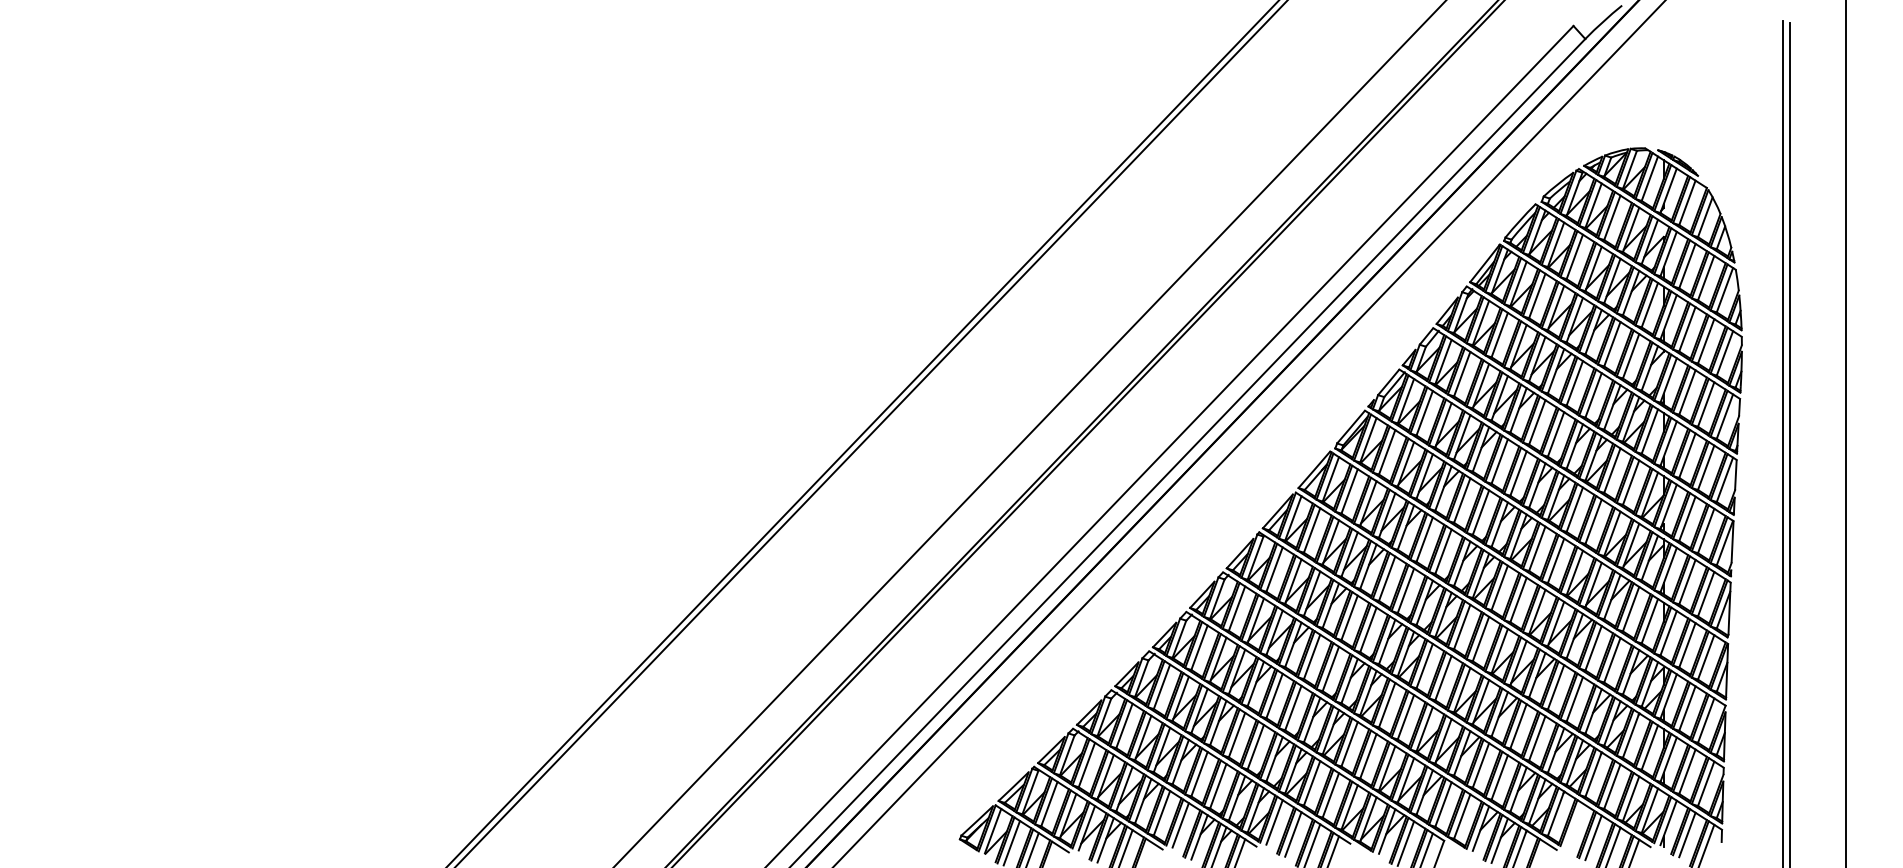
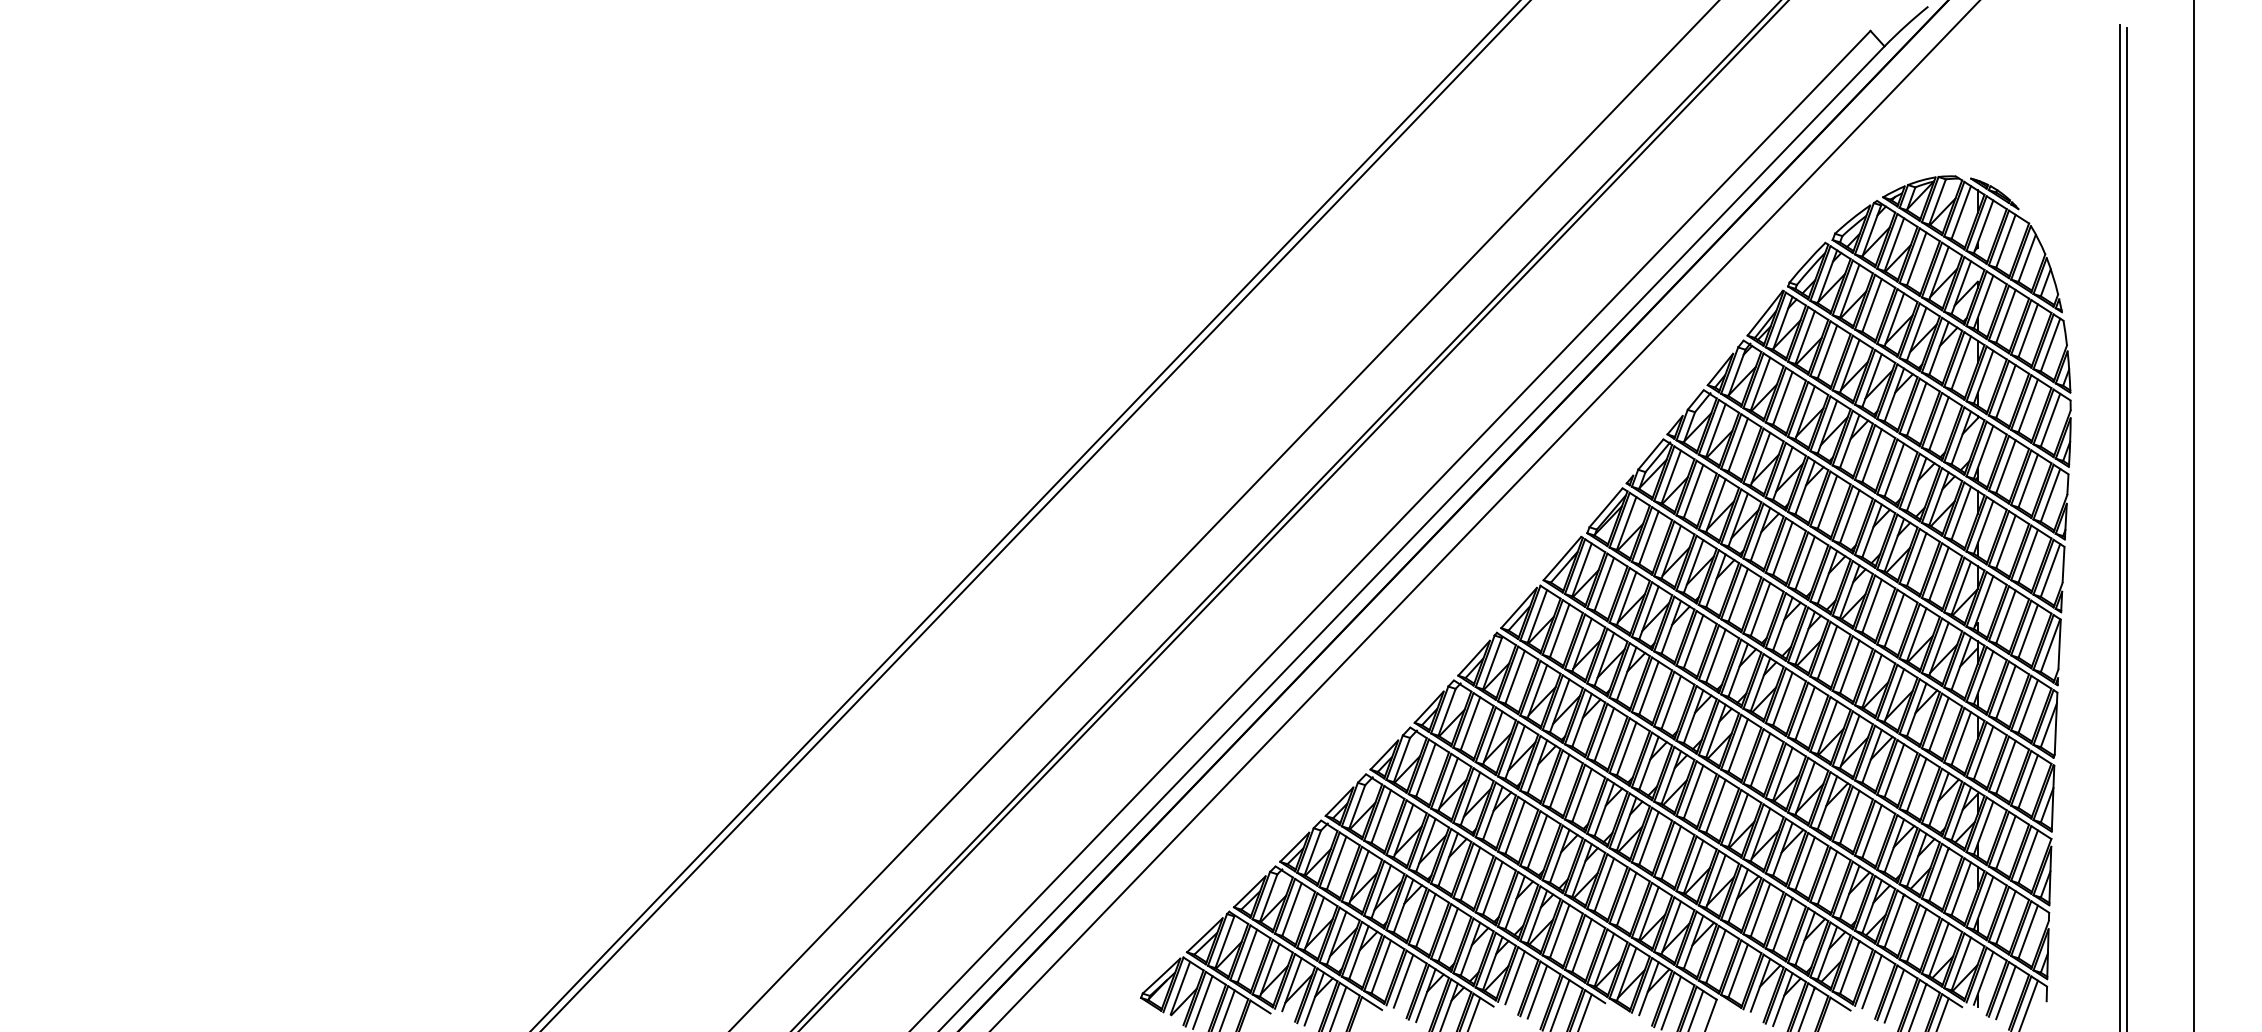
line: (1574, 825) -> (1871, 981), added

